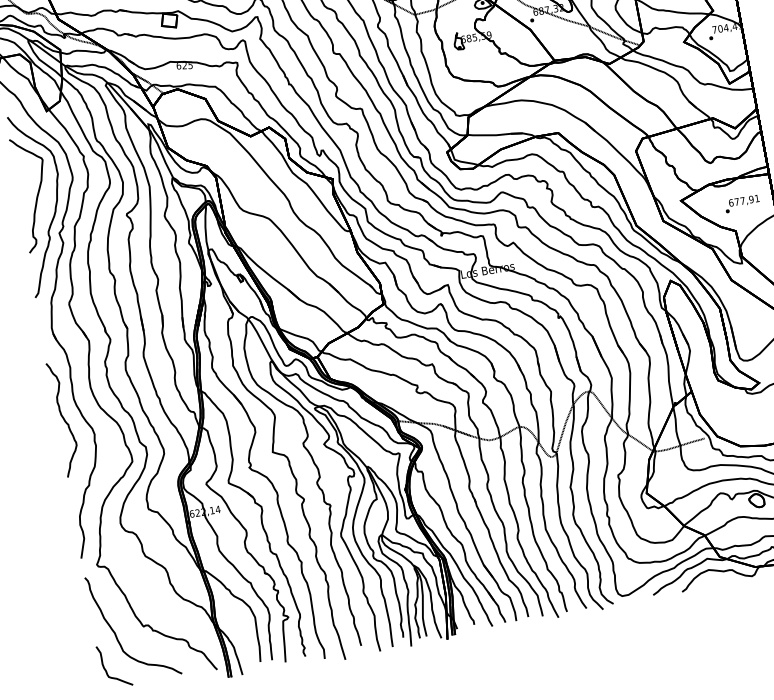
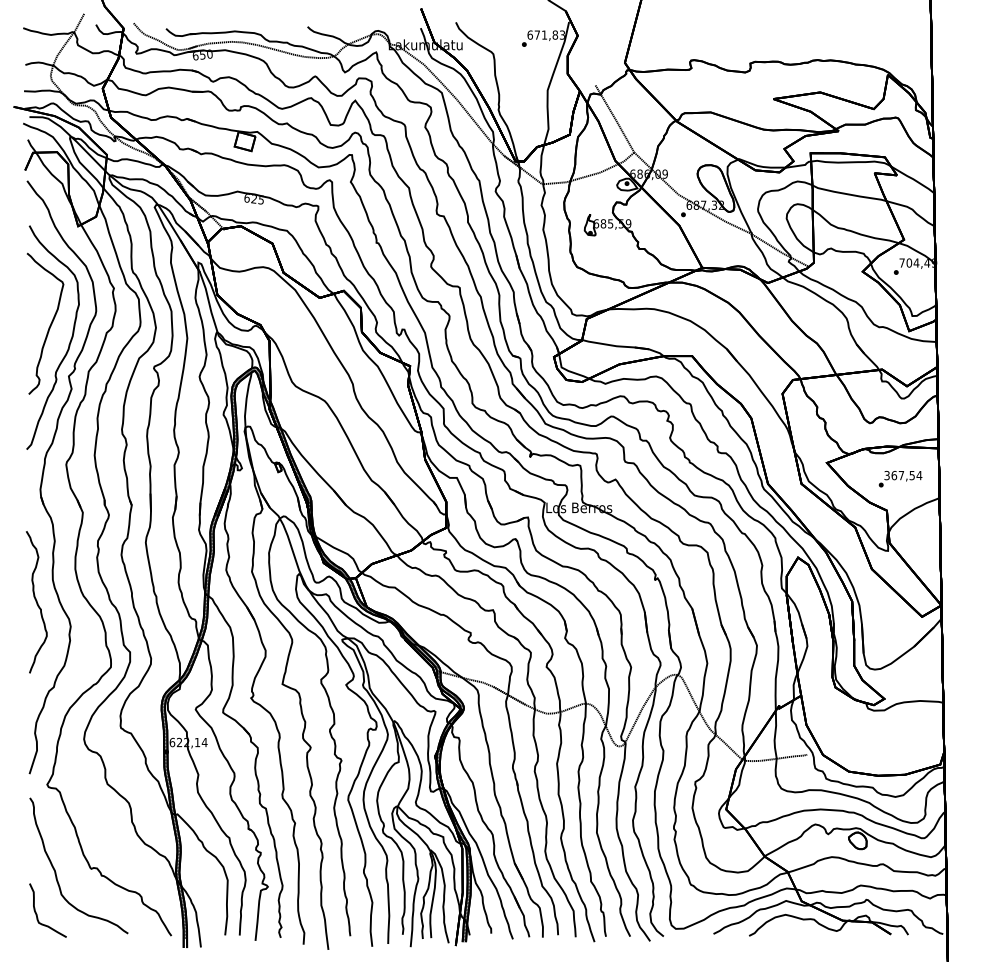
text: (744, 200) -> (903, 475), 677,91 -> 367,54

